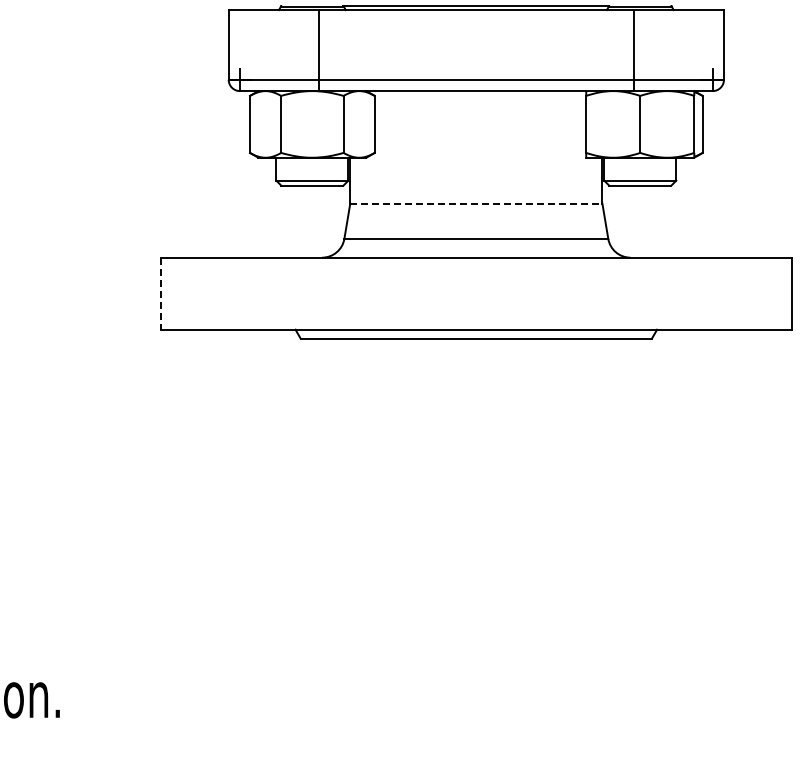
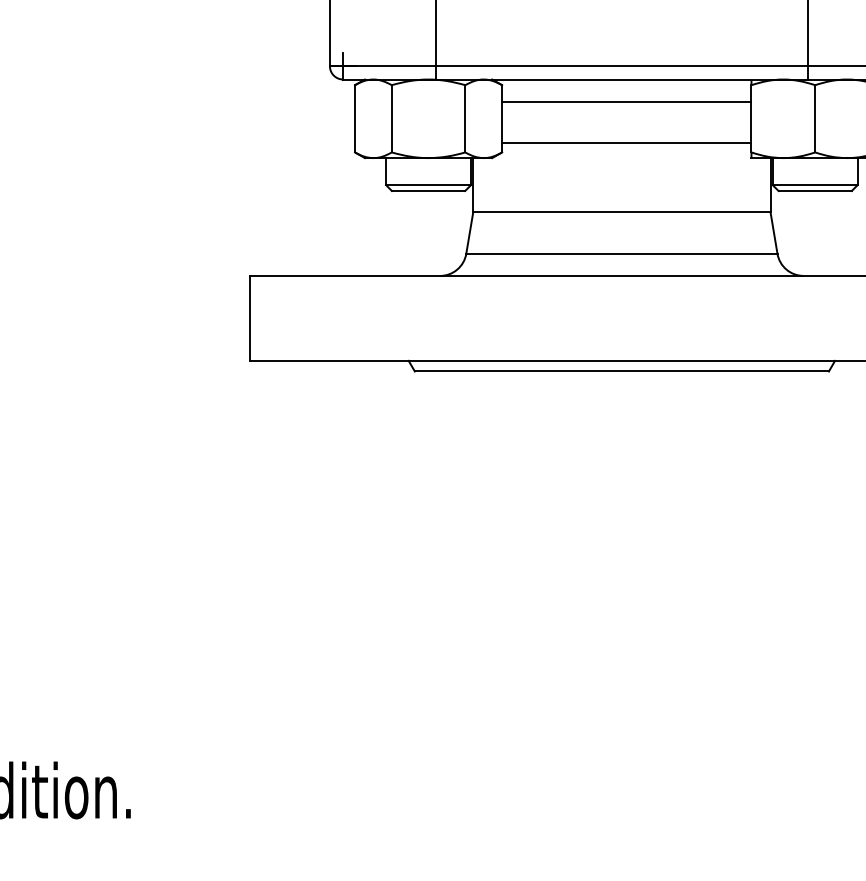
line: (480, 109) -> (626, 101), added
line: (480, 145) -> (626, 143), added
line: (476, 203) -> (622, 212), dashed -> solid
line: (161, 294) -> (250, 319), dashed -> solid

